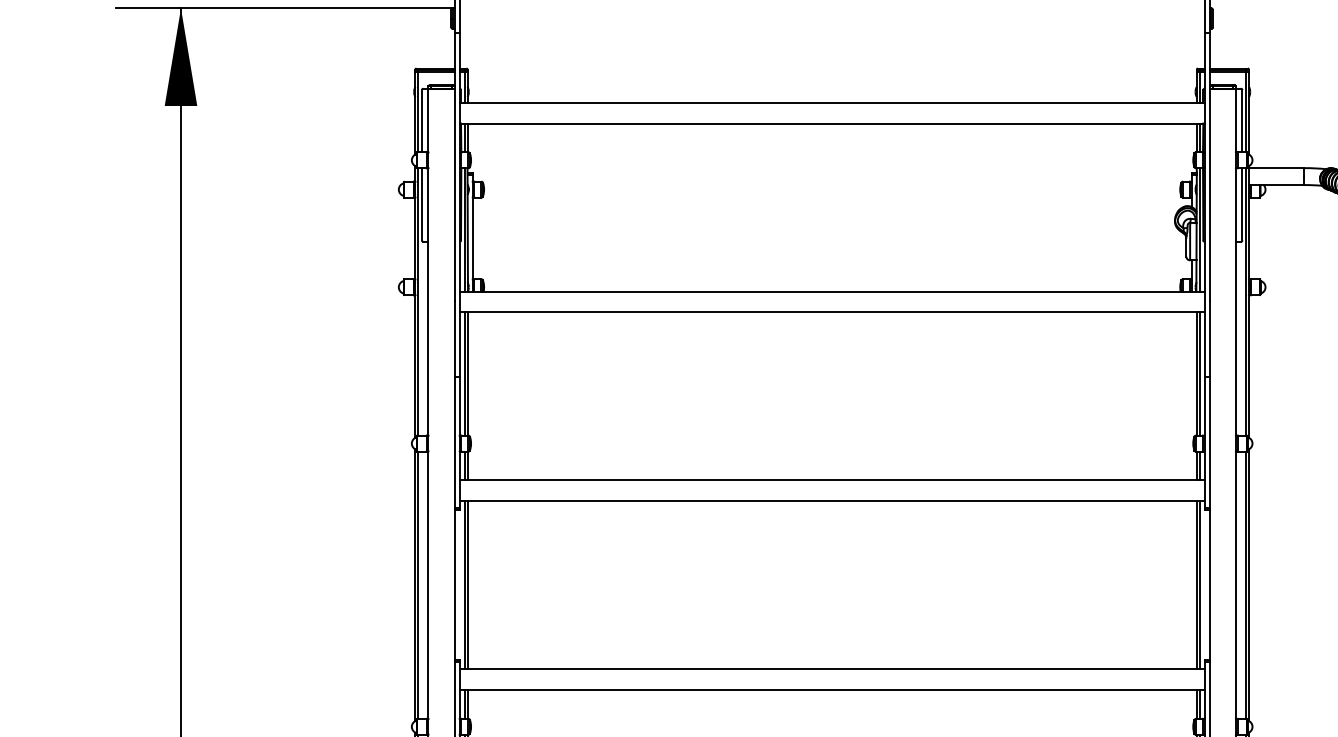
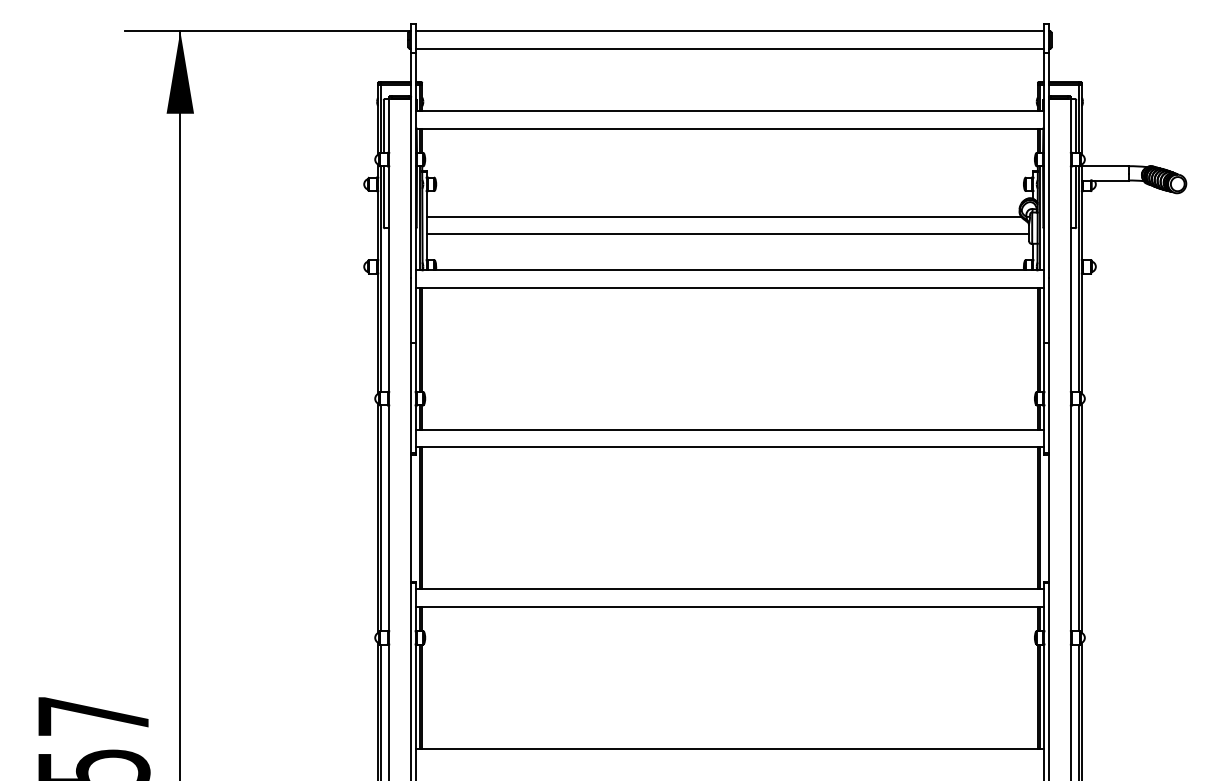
line: (831, 8) -> (729, 31), added
line: (831, 28) -> (729, 48), added
line: (824, 227) -> (723, 216), added
line: (829, 249) -> (727, 234), added

